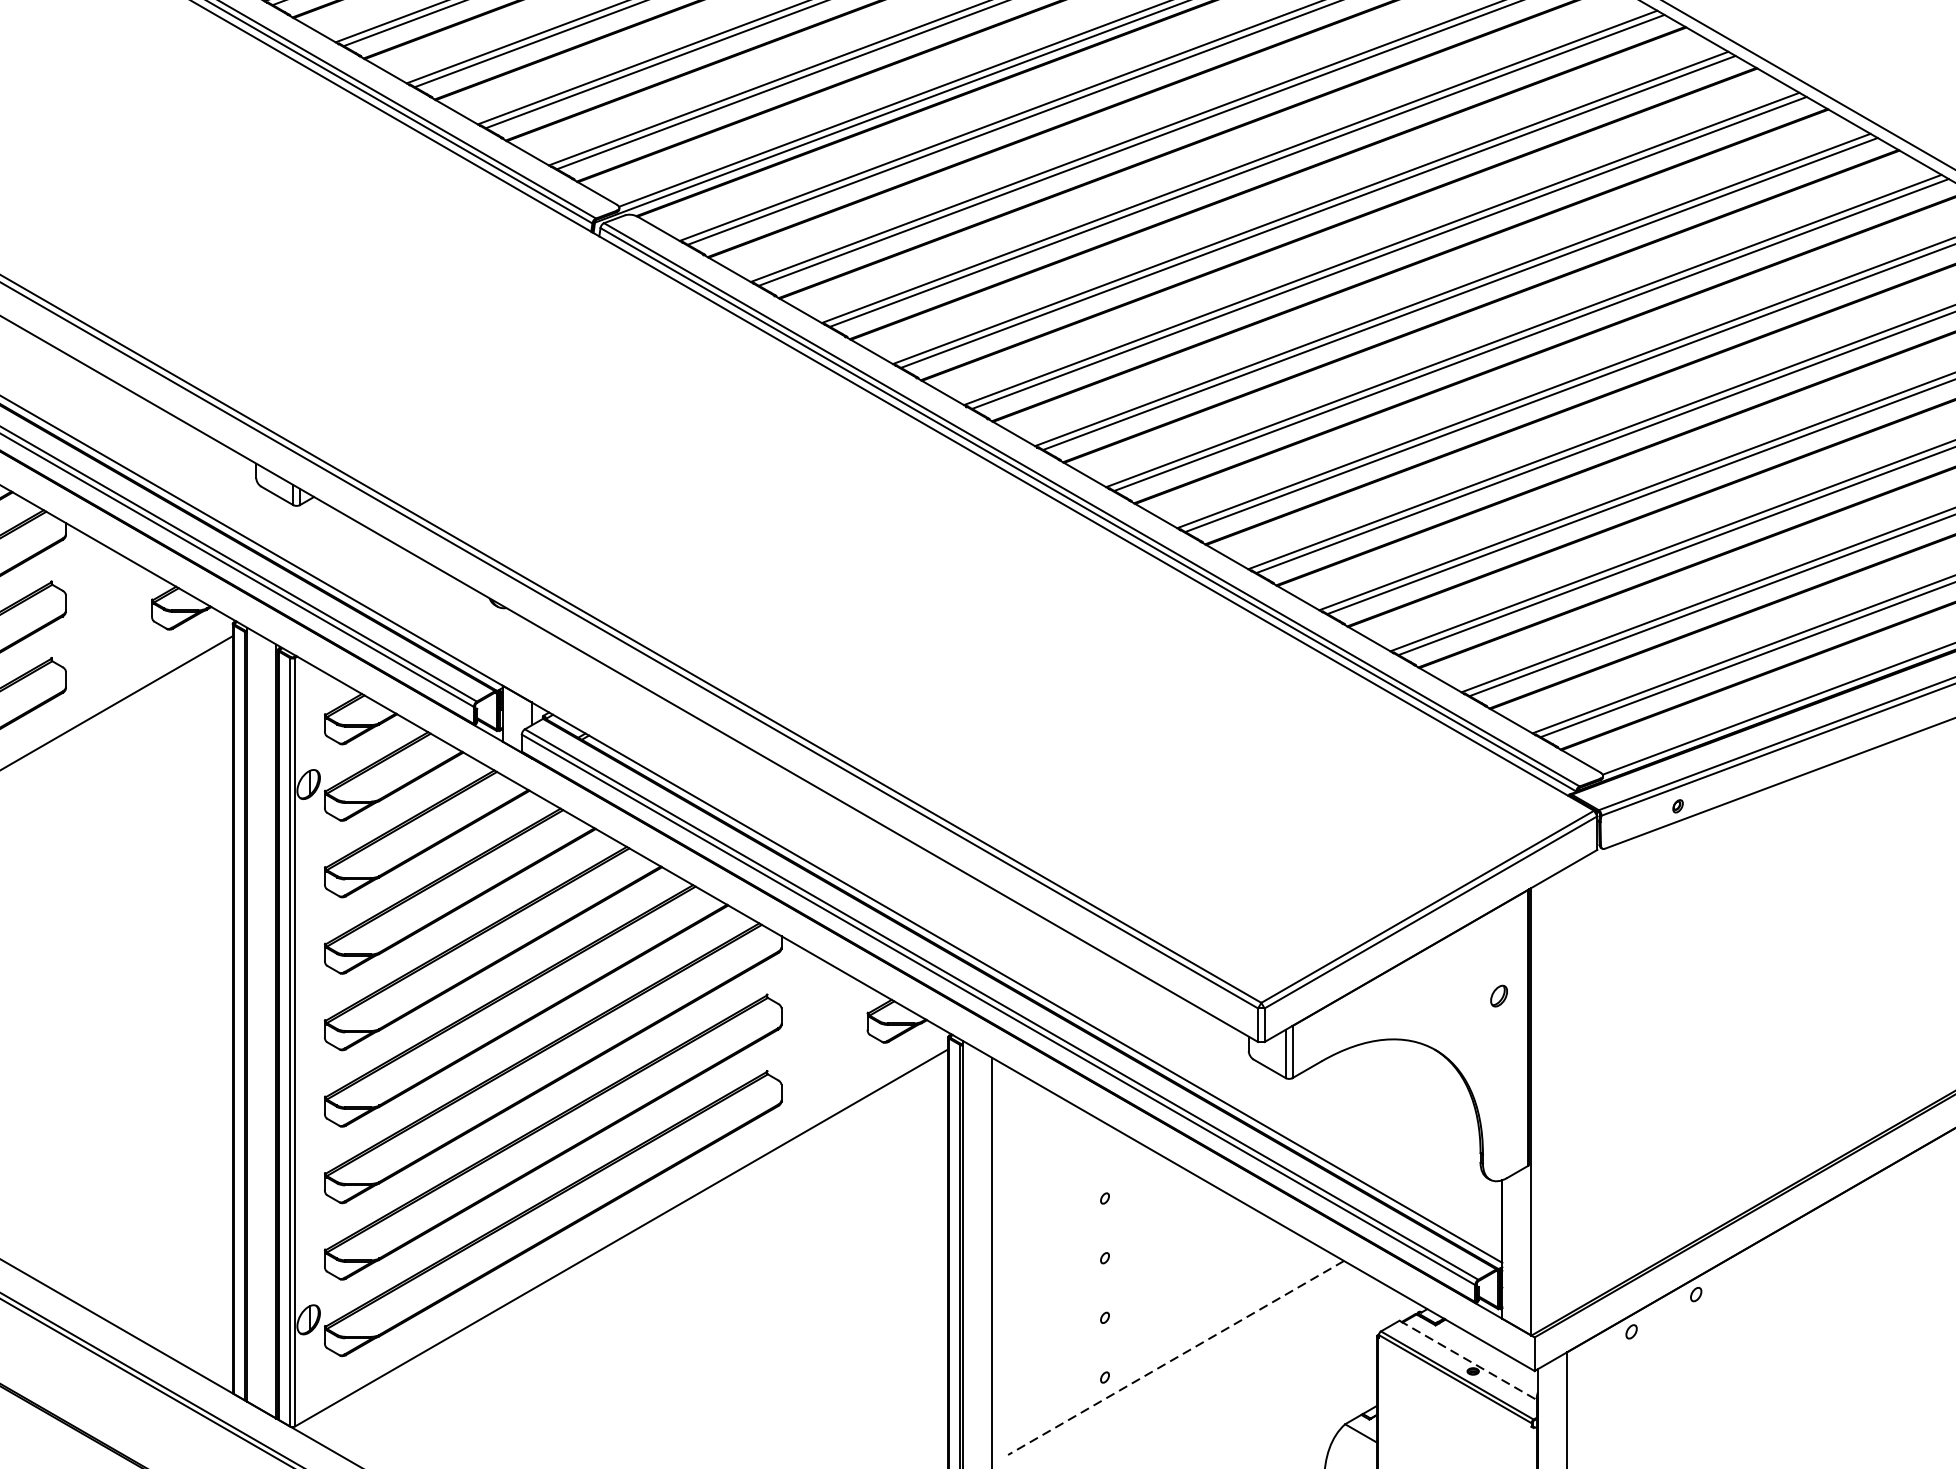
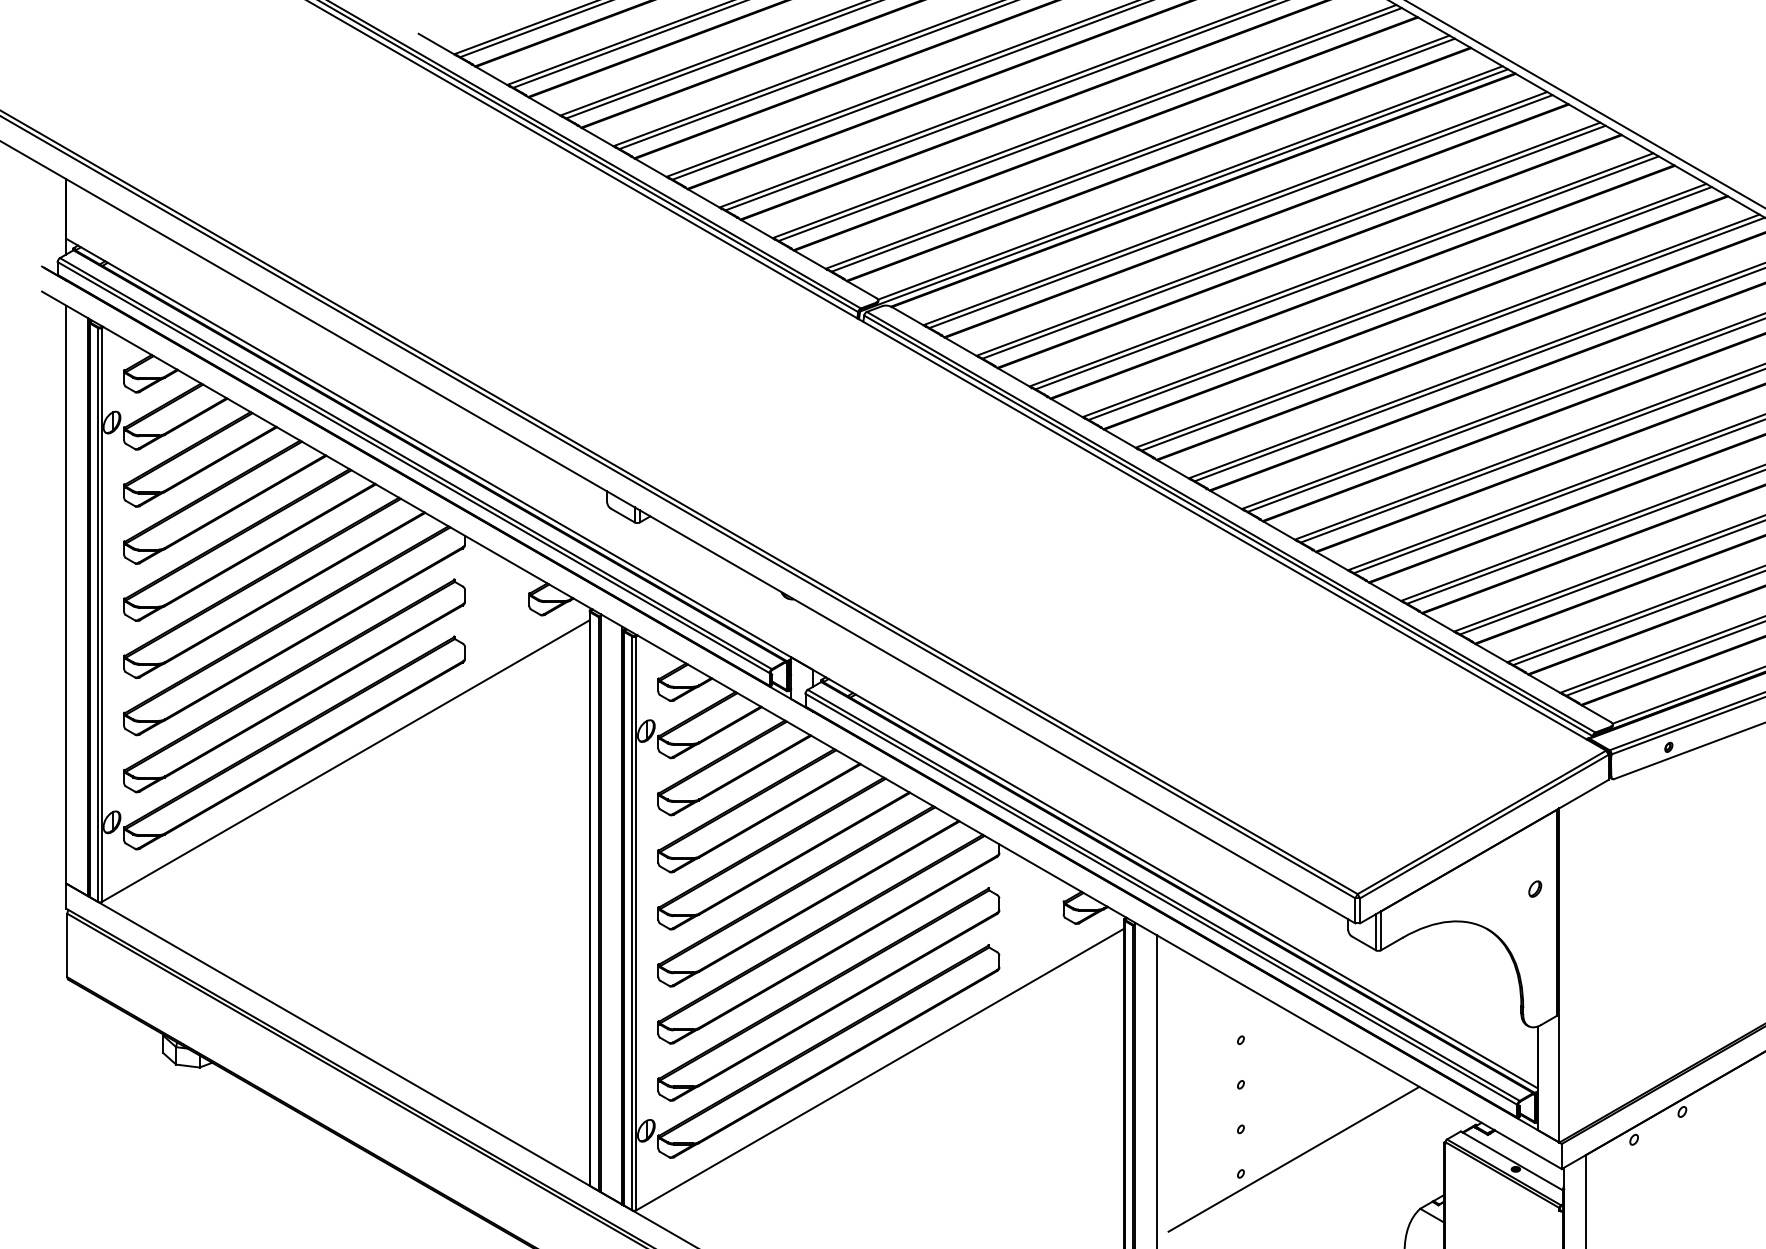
line: (1176, 1358) -> (1294, 1159), dashed -> solid
line: (1468, 1360) -> (1512, 1161), dashed -> solid

